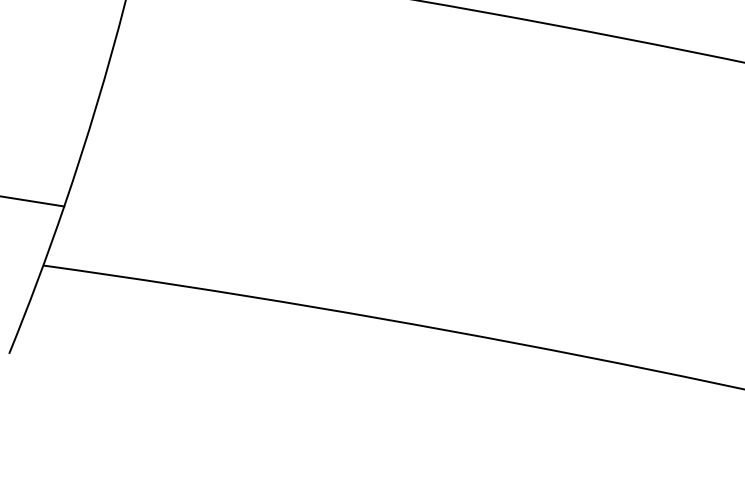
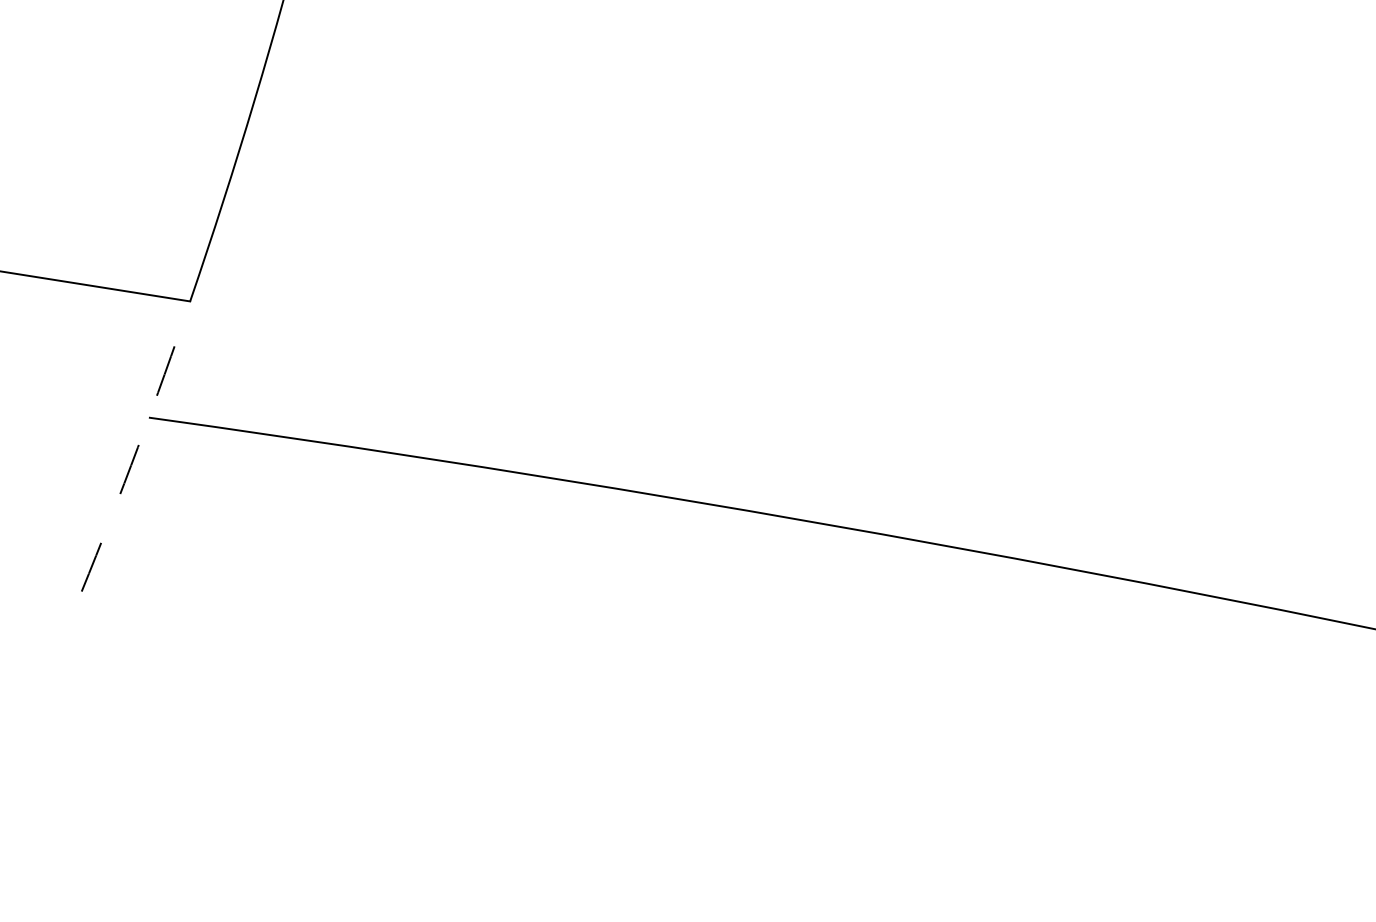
arc: (37, 280) -> (137, 447), solid -> dashed

